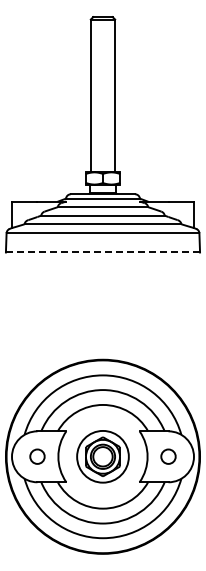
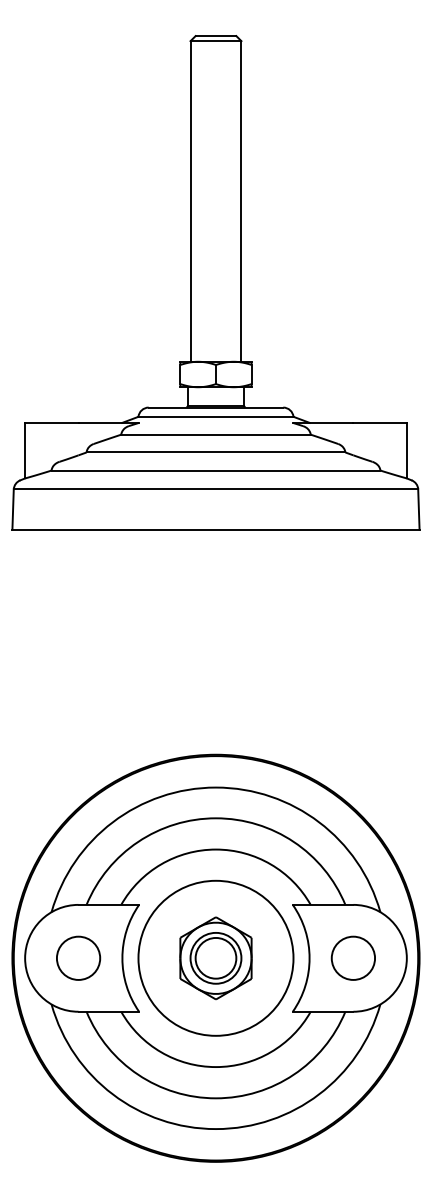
line: (102, 252) -> (214, 529), dashed -> solid
circle: (37, 456) -> (78, 957), size x1.43
circle: (102, 456) -> (214, 957), size x1.43
circle: (168, 456) -> (353, 957), size x1.43

